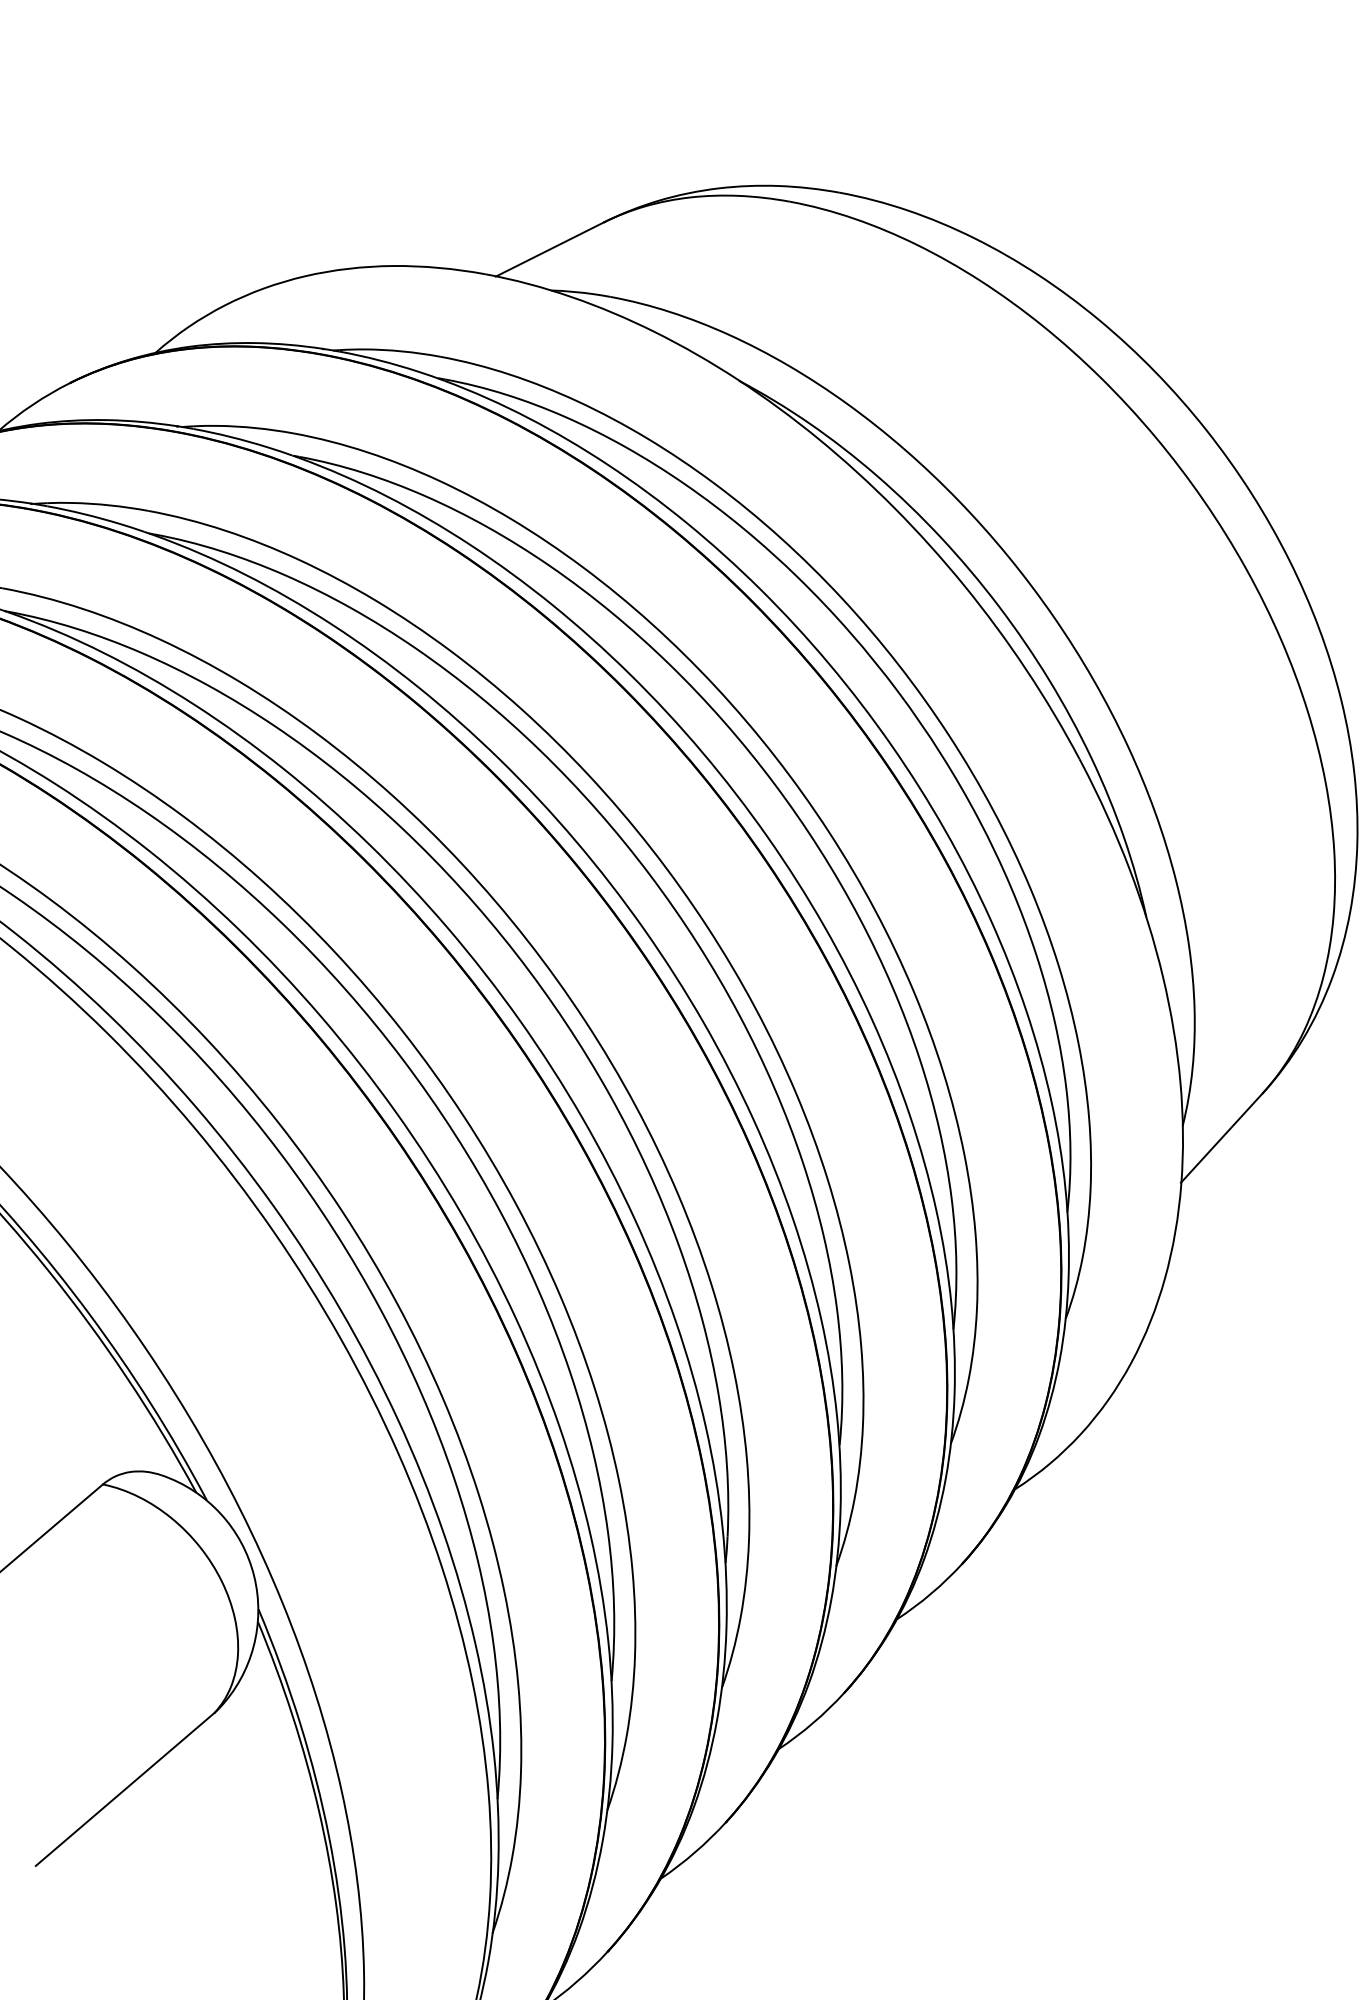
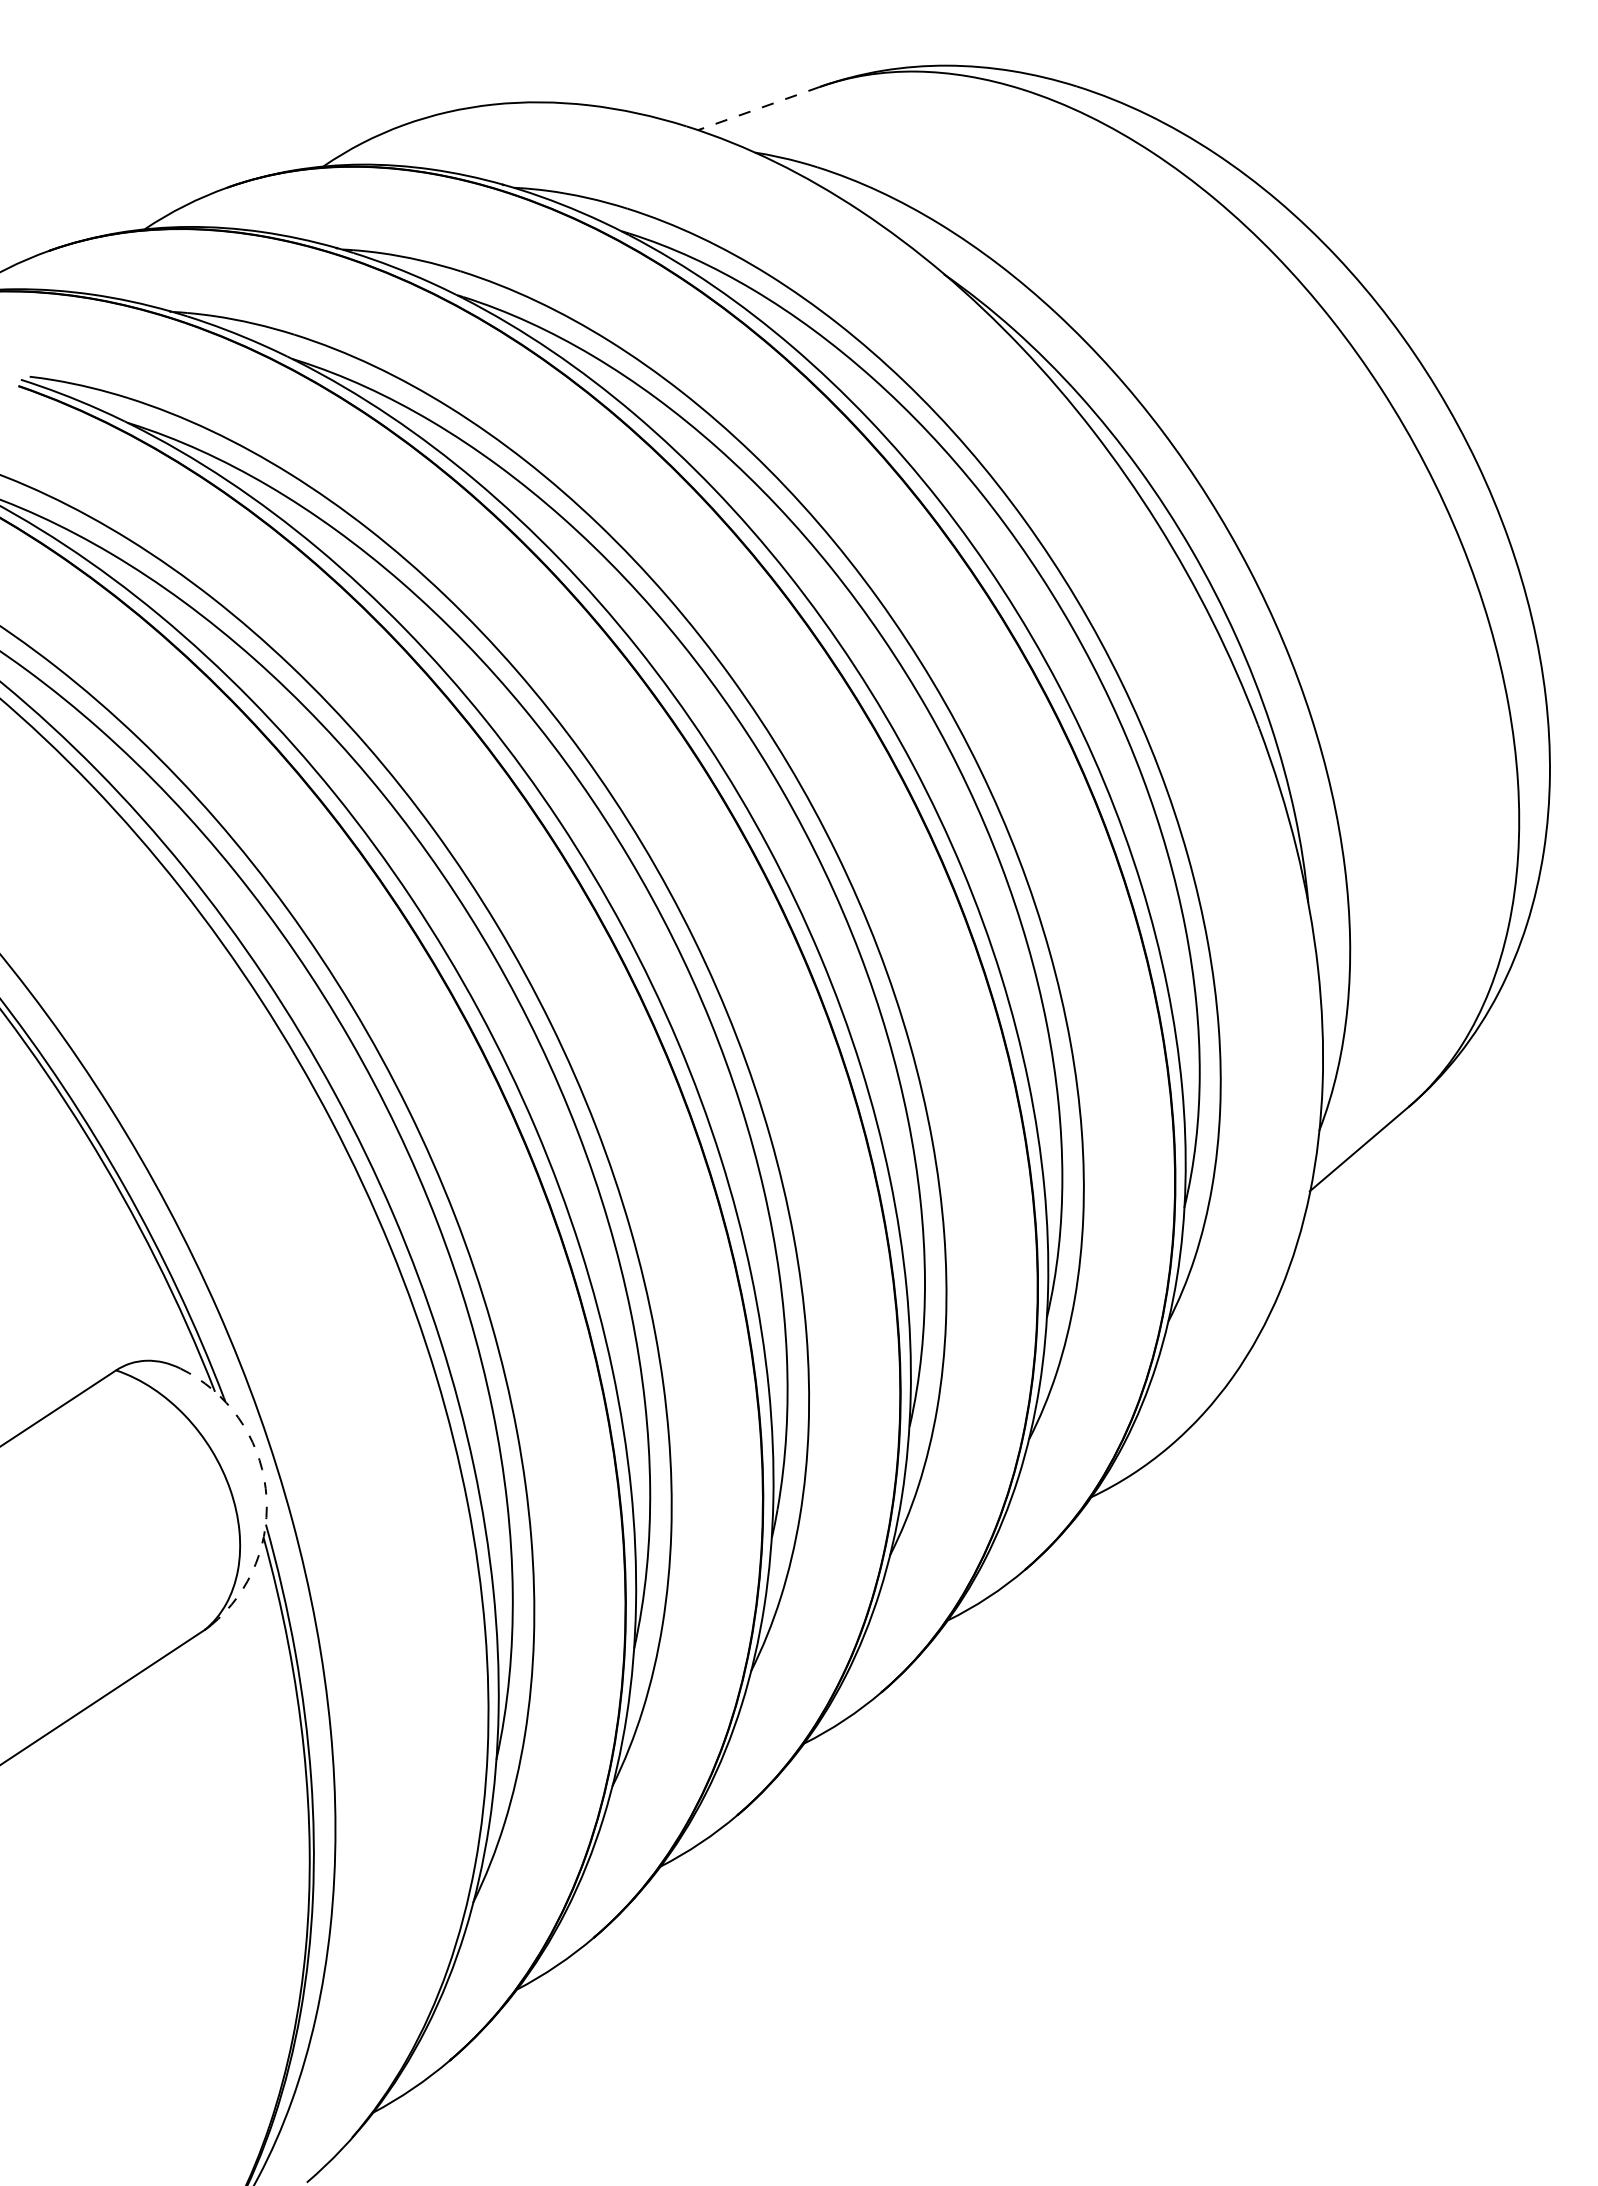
line: (549, 249) -> (758, 108), solid -> dashed
arc: (253, 1576) -> (265, 1488), solid -> dashed

